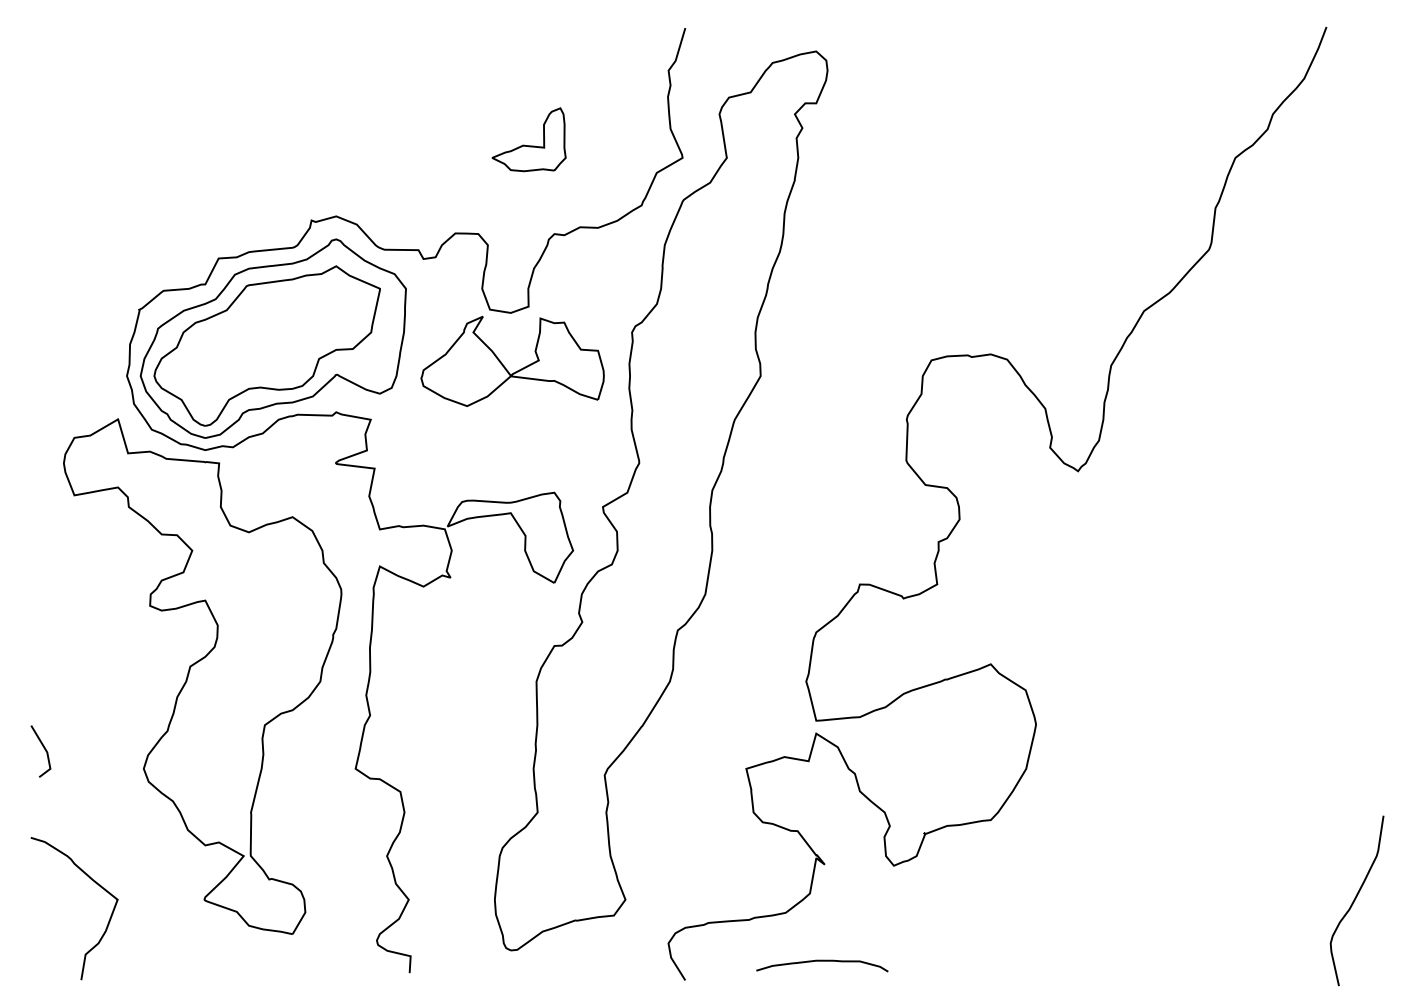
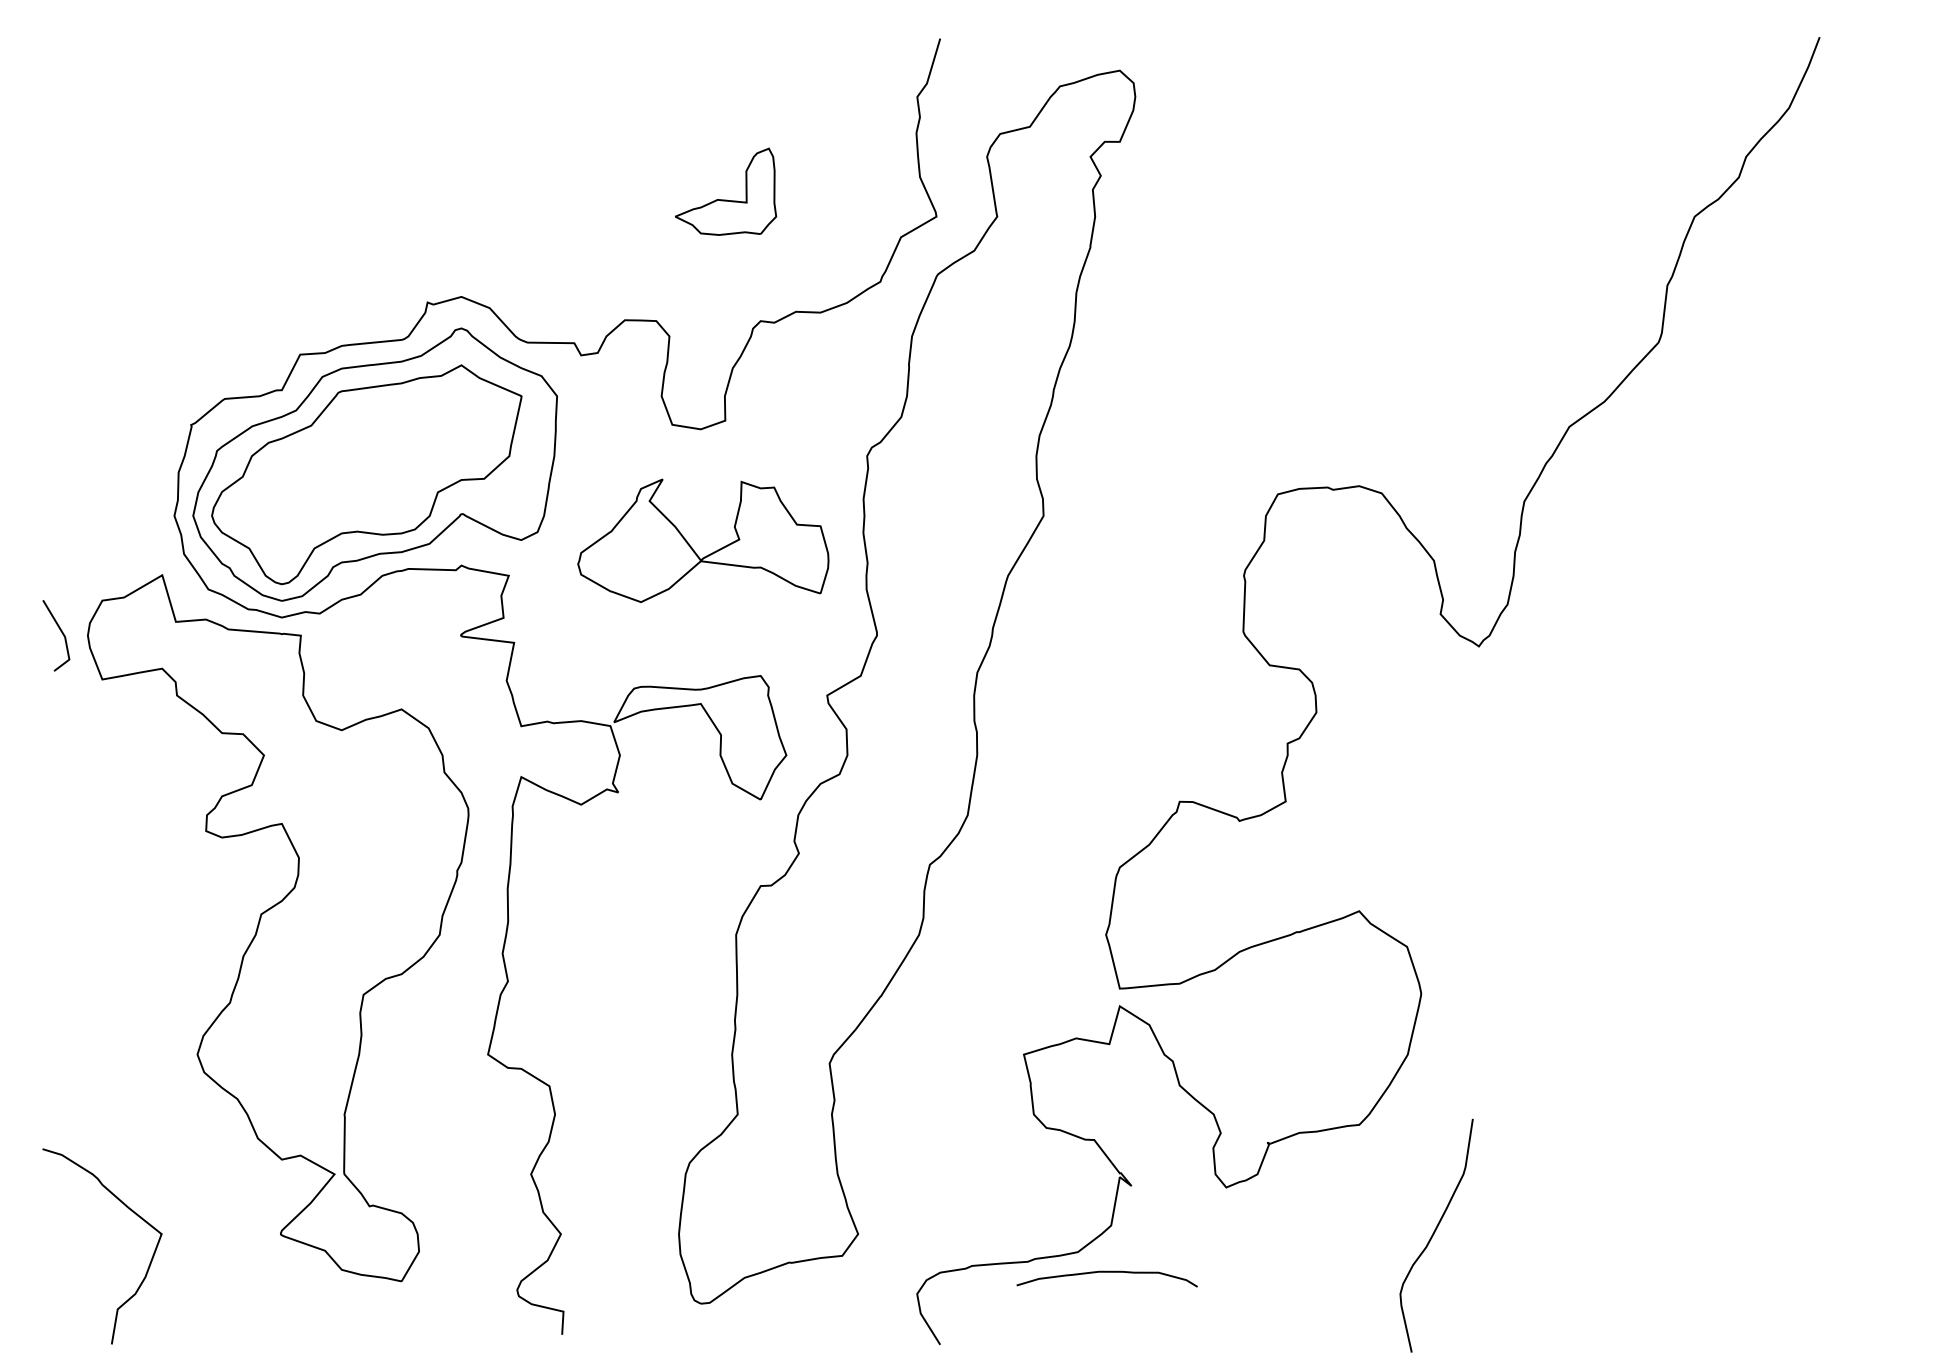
part: (504, 366) -> (692, 547), moved
line: (44, 749) -> (61, 633), moved
curve: (1355, 900) -> (1434, 1234), moved
curve: (821, 961) -> (1106, 1272), moved

